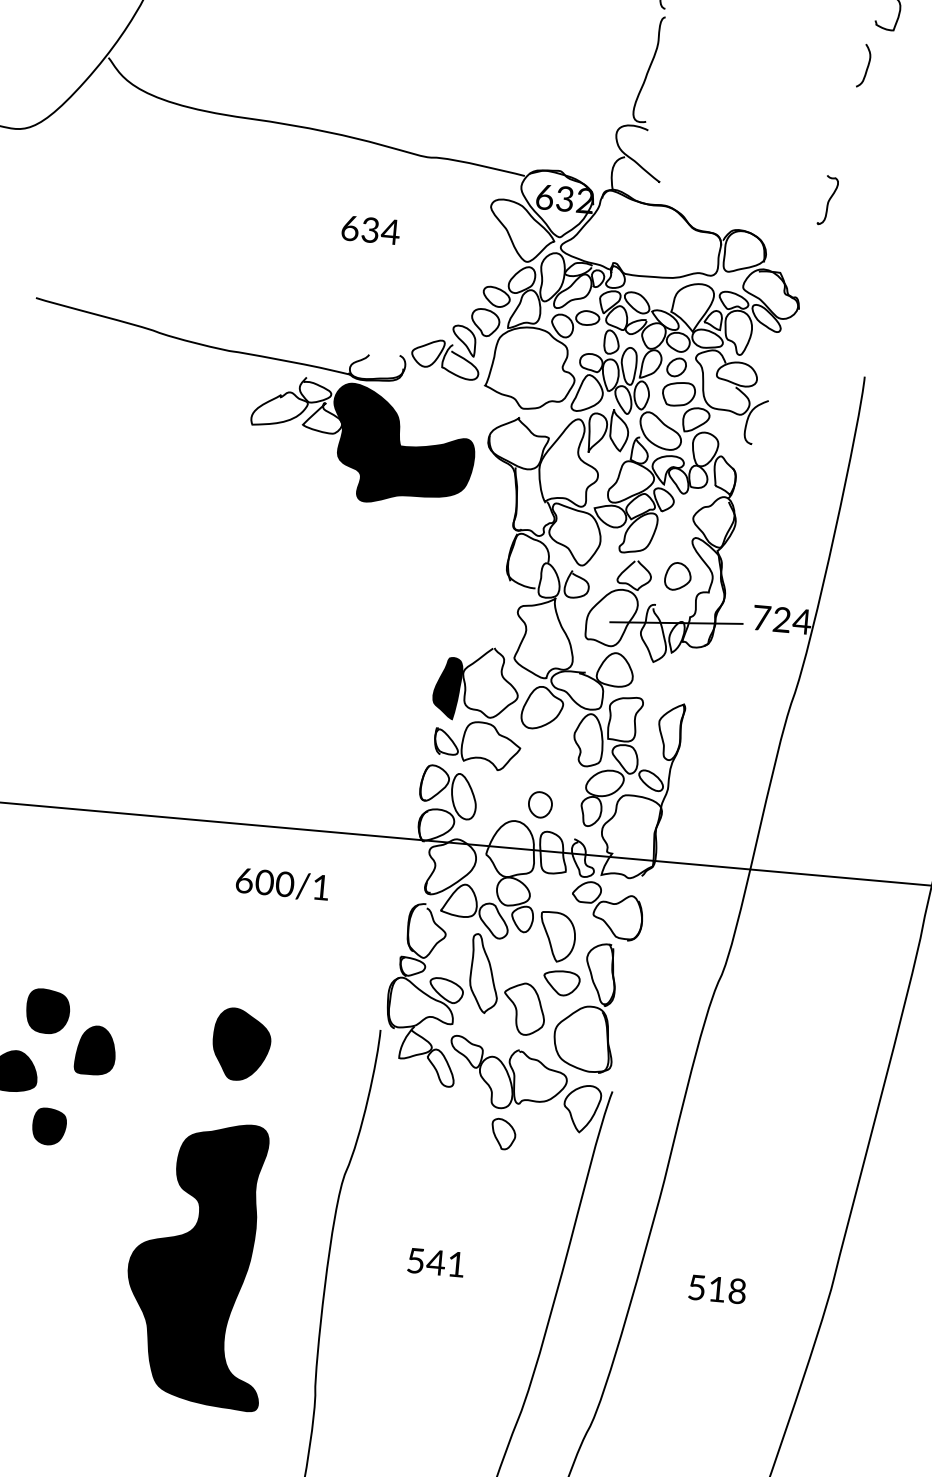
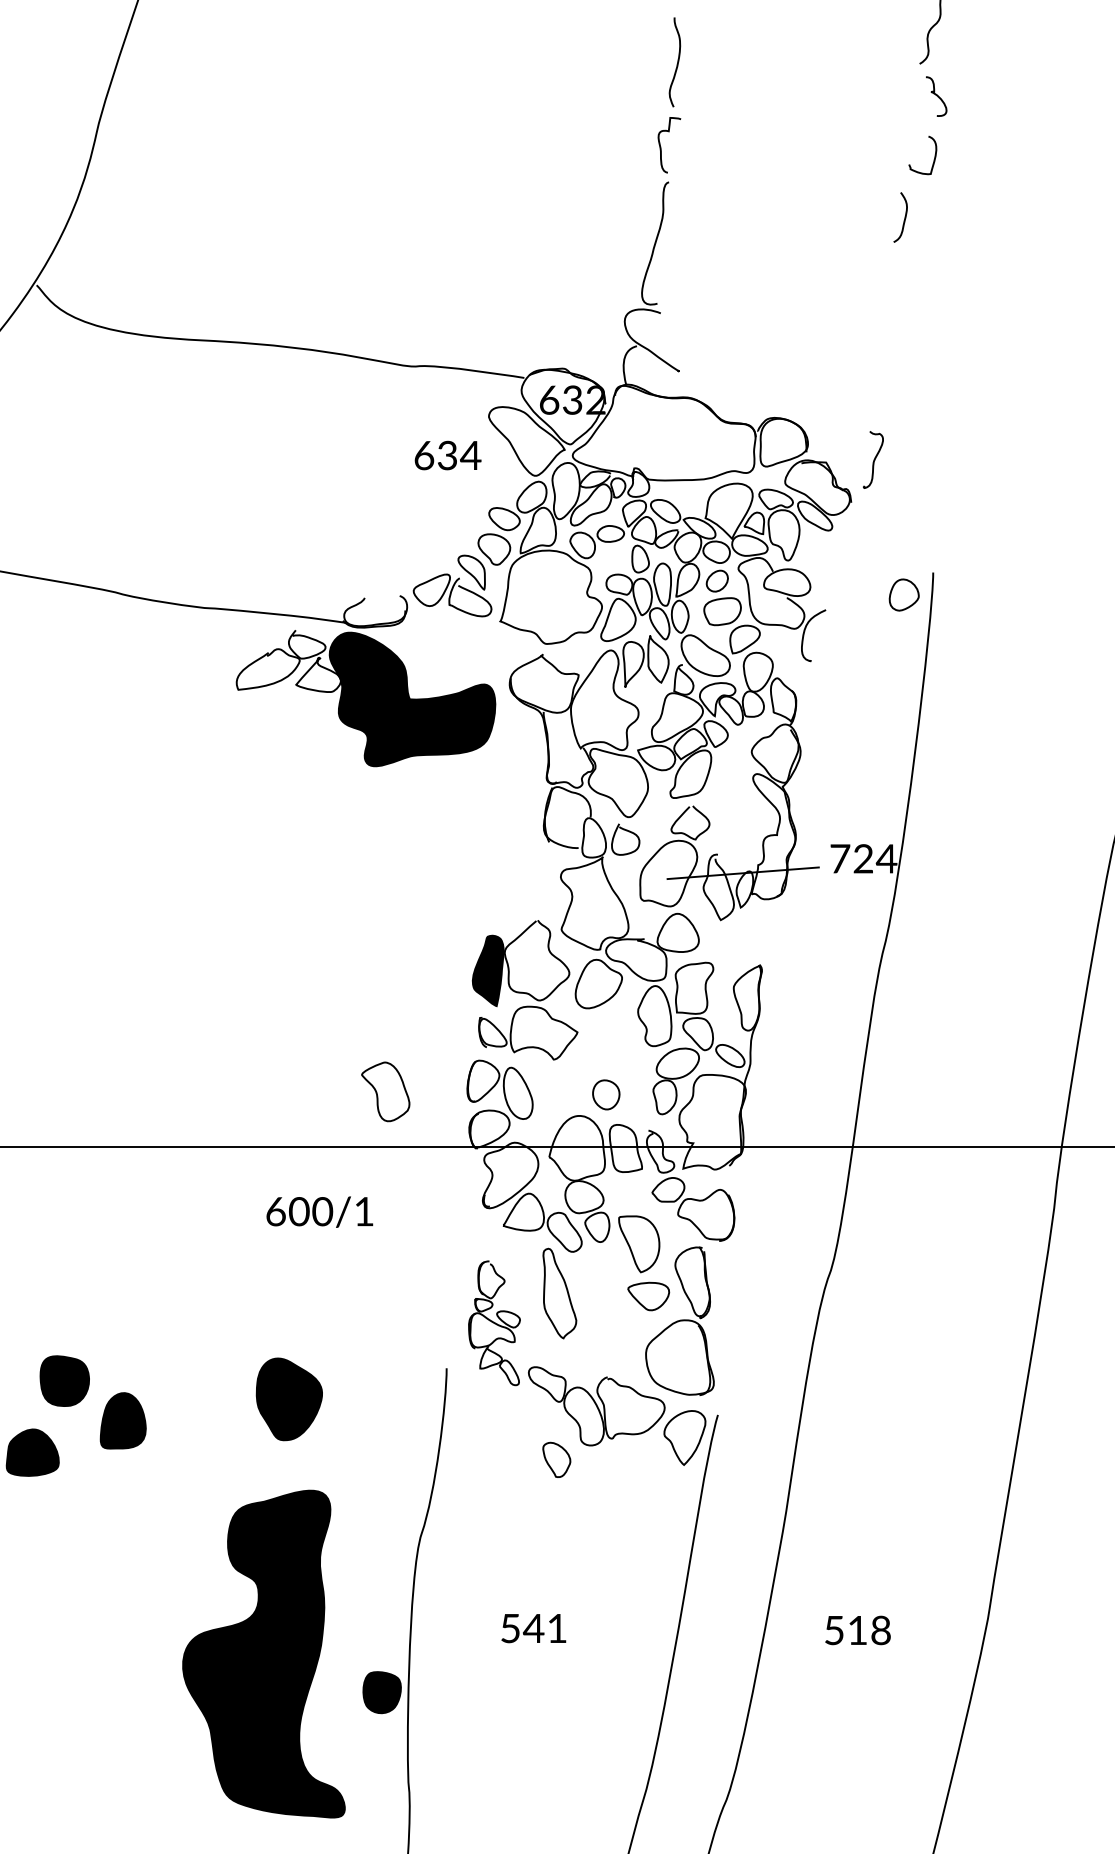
curve: (828, 200) -> (873, 459), moved
text: (370, 230) -> (447, 455), moved
part: (677, 576) -> (903, 594), moved
part: (425, 994) -> (494, 1323), size x0.6
part: (524, 1008) -> (385, 1091), moved
part: (48, 1126) -> (381, 1692), moved
part: (503, 1133) -> (556, 1459), moved

